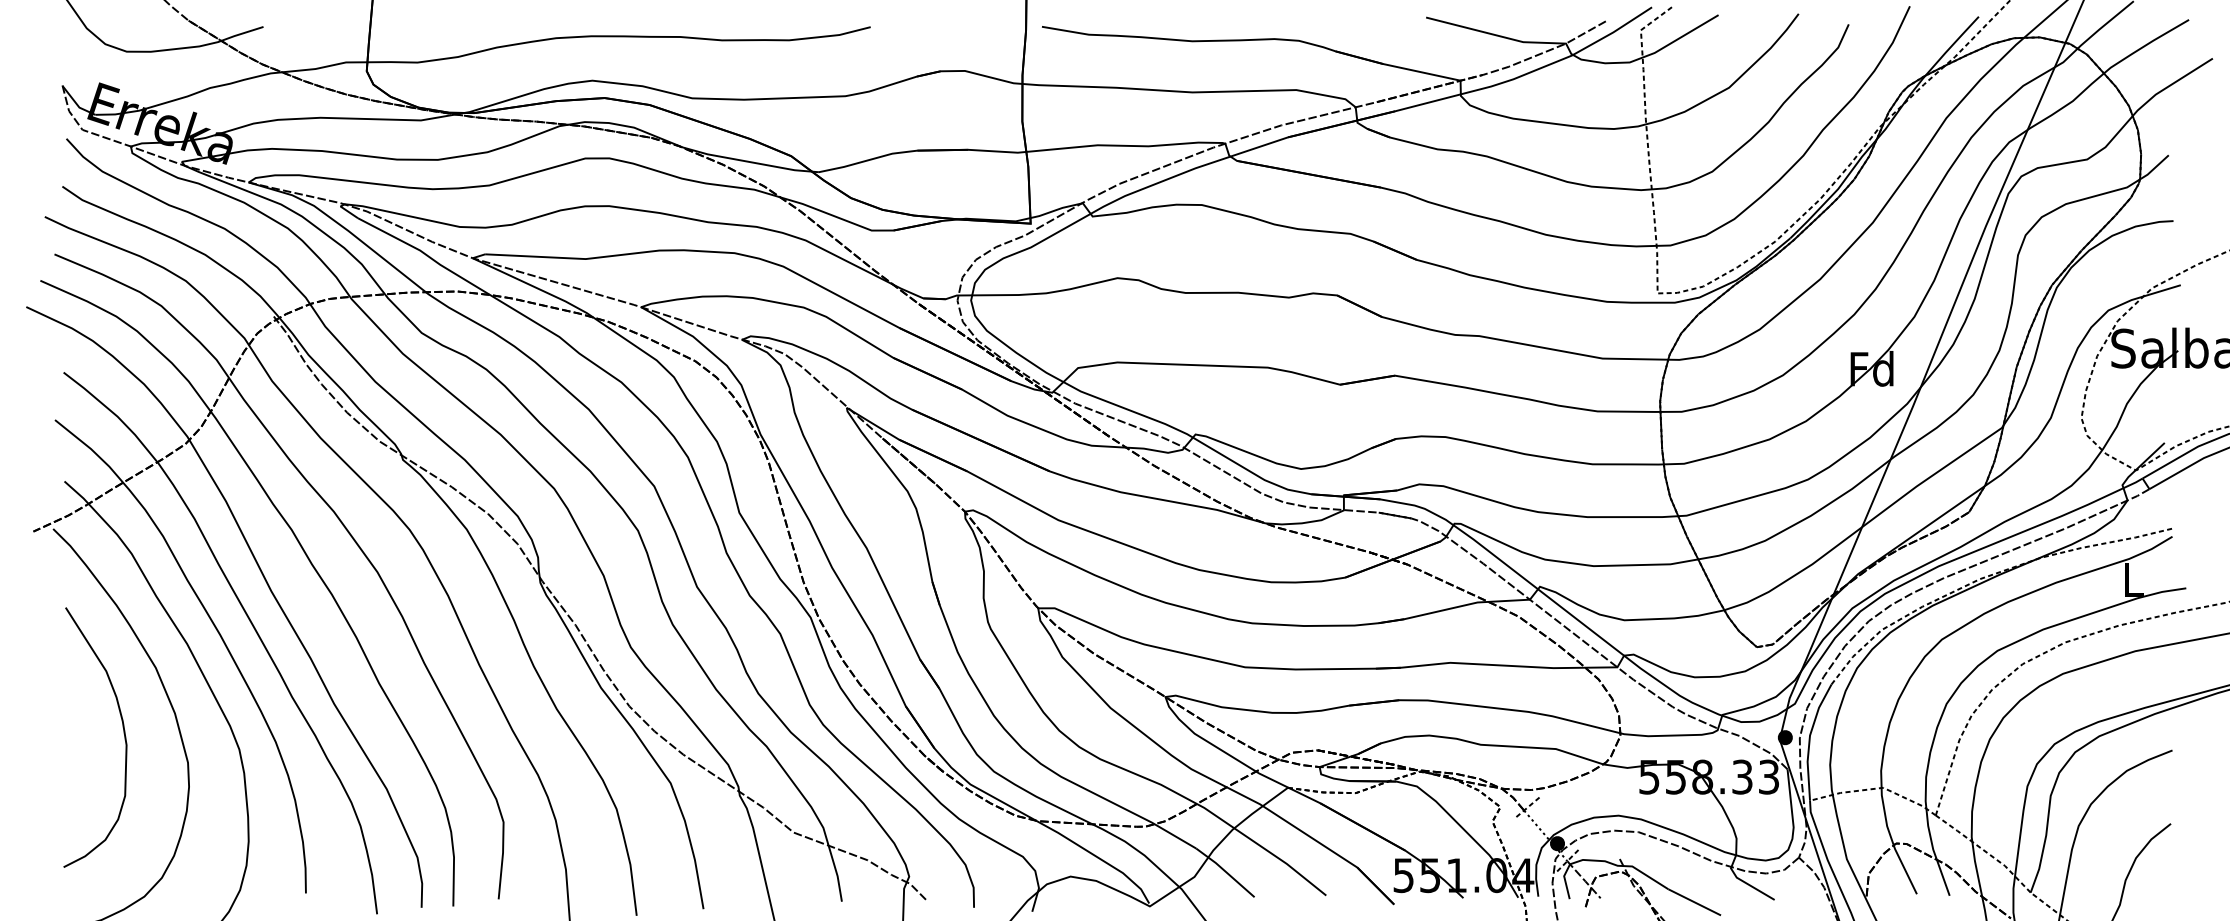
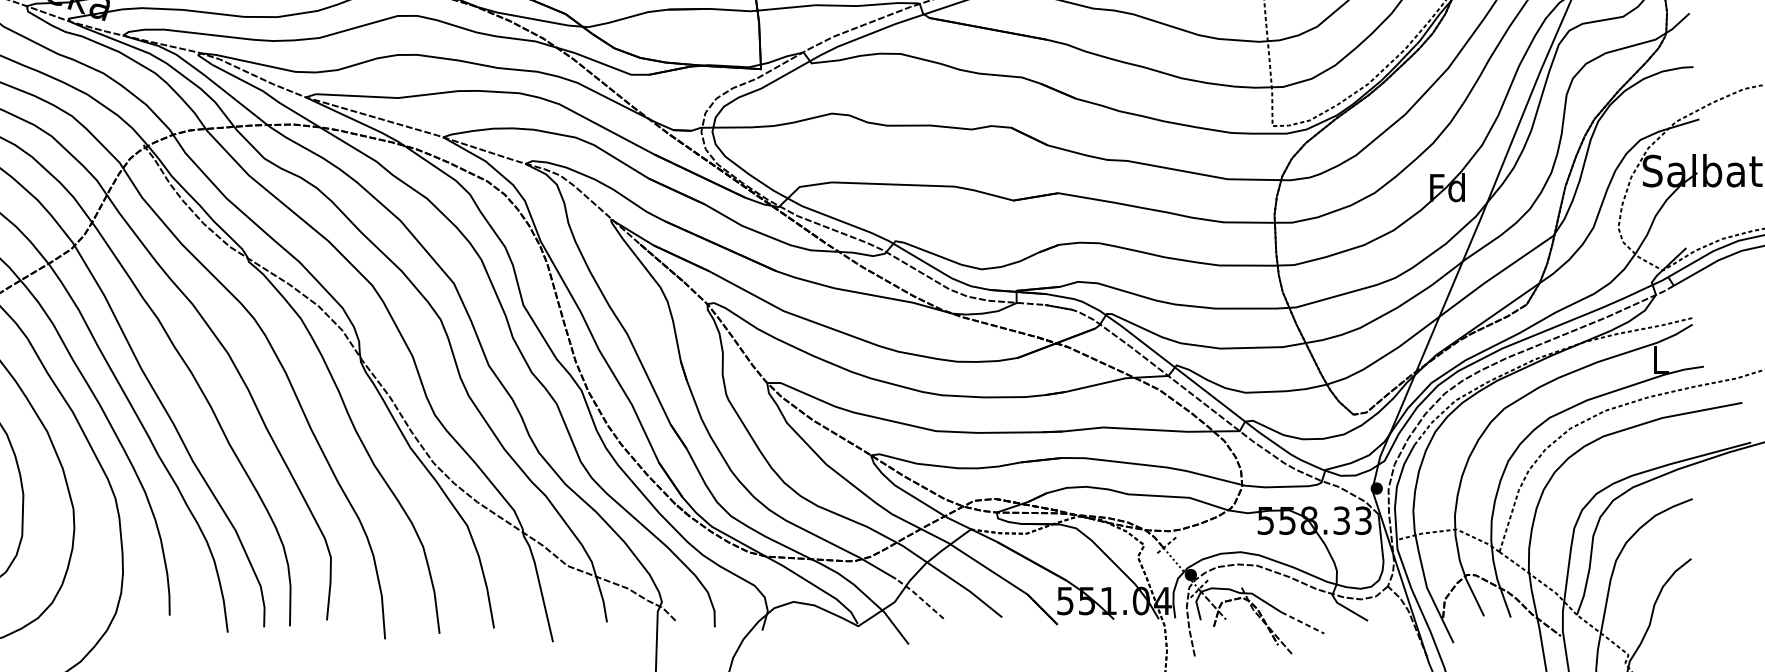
line: (1225, 871) -> (919, 597), solid -> dashed
line: (1695, 902) -> (1303, 623), solid -> dashed

